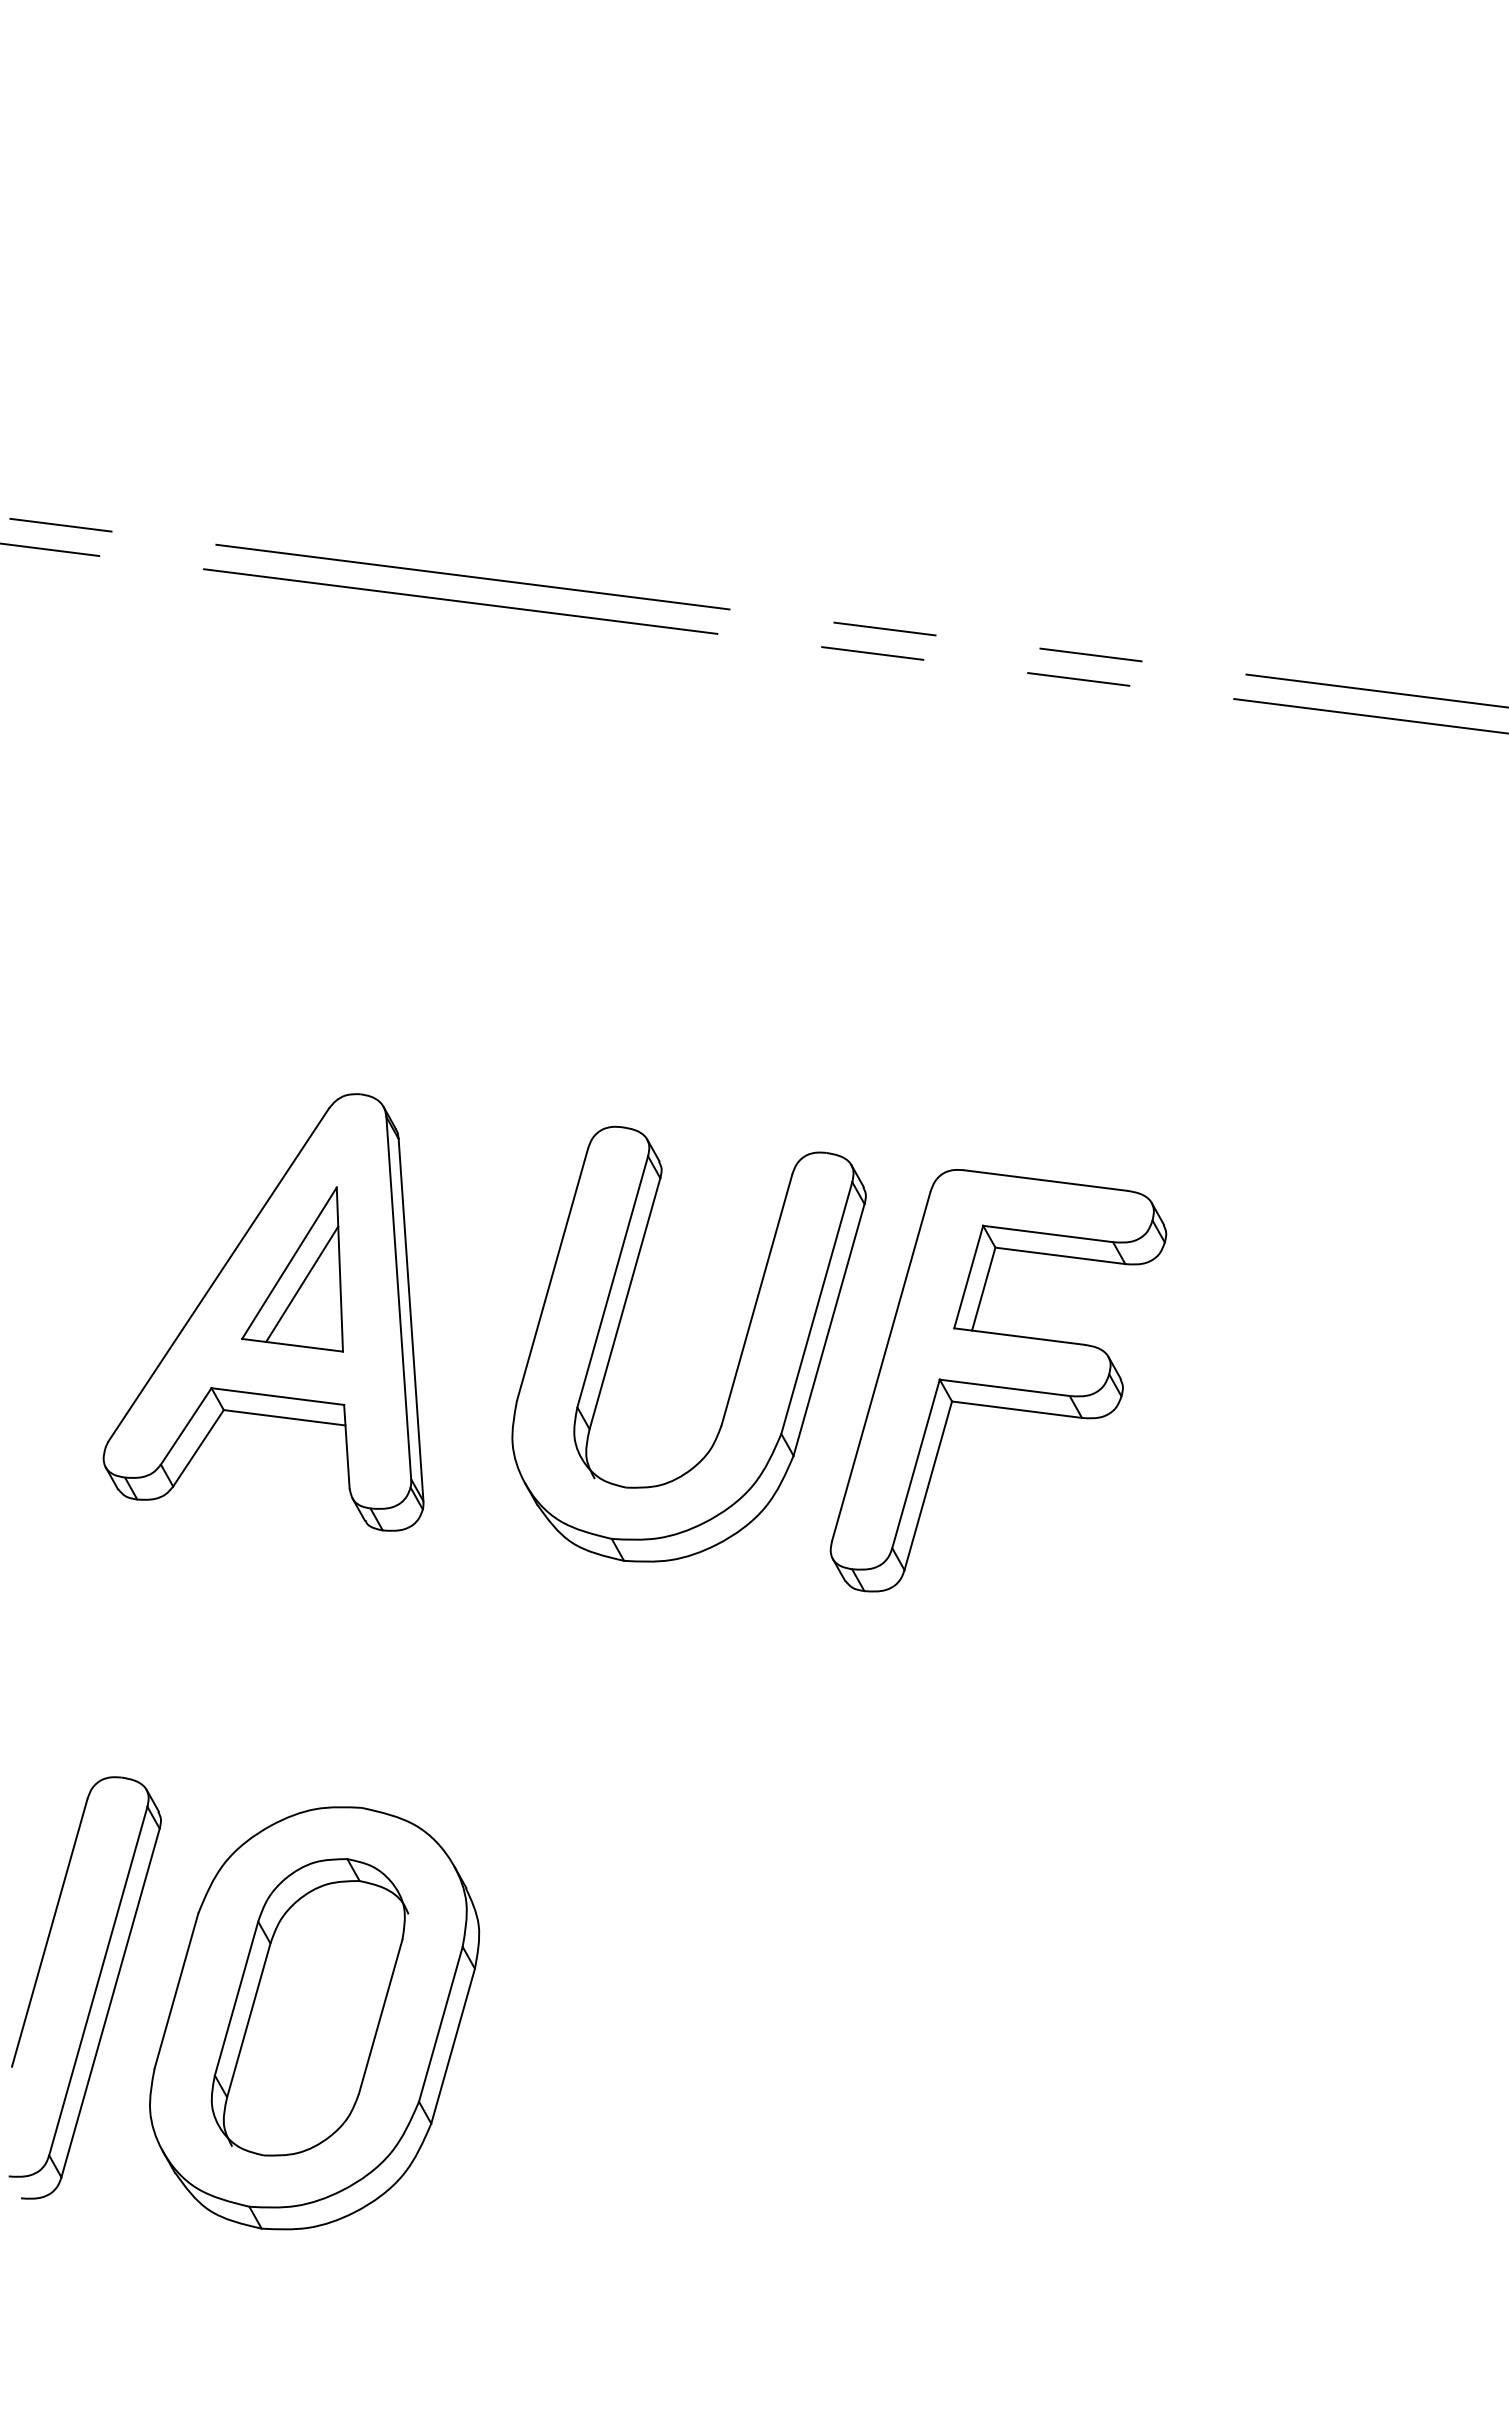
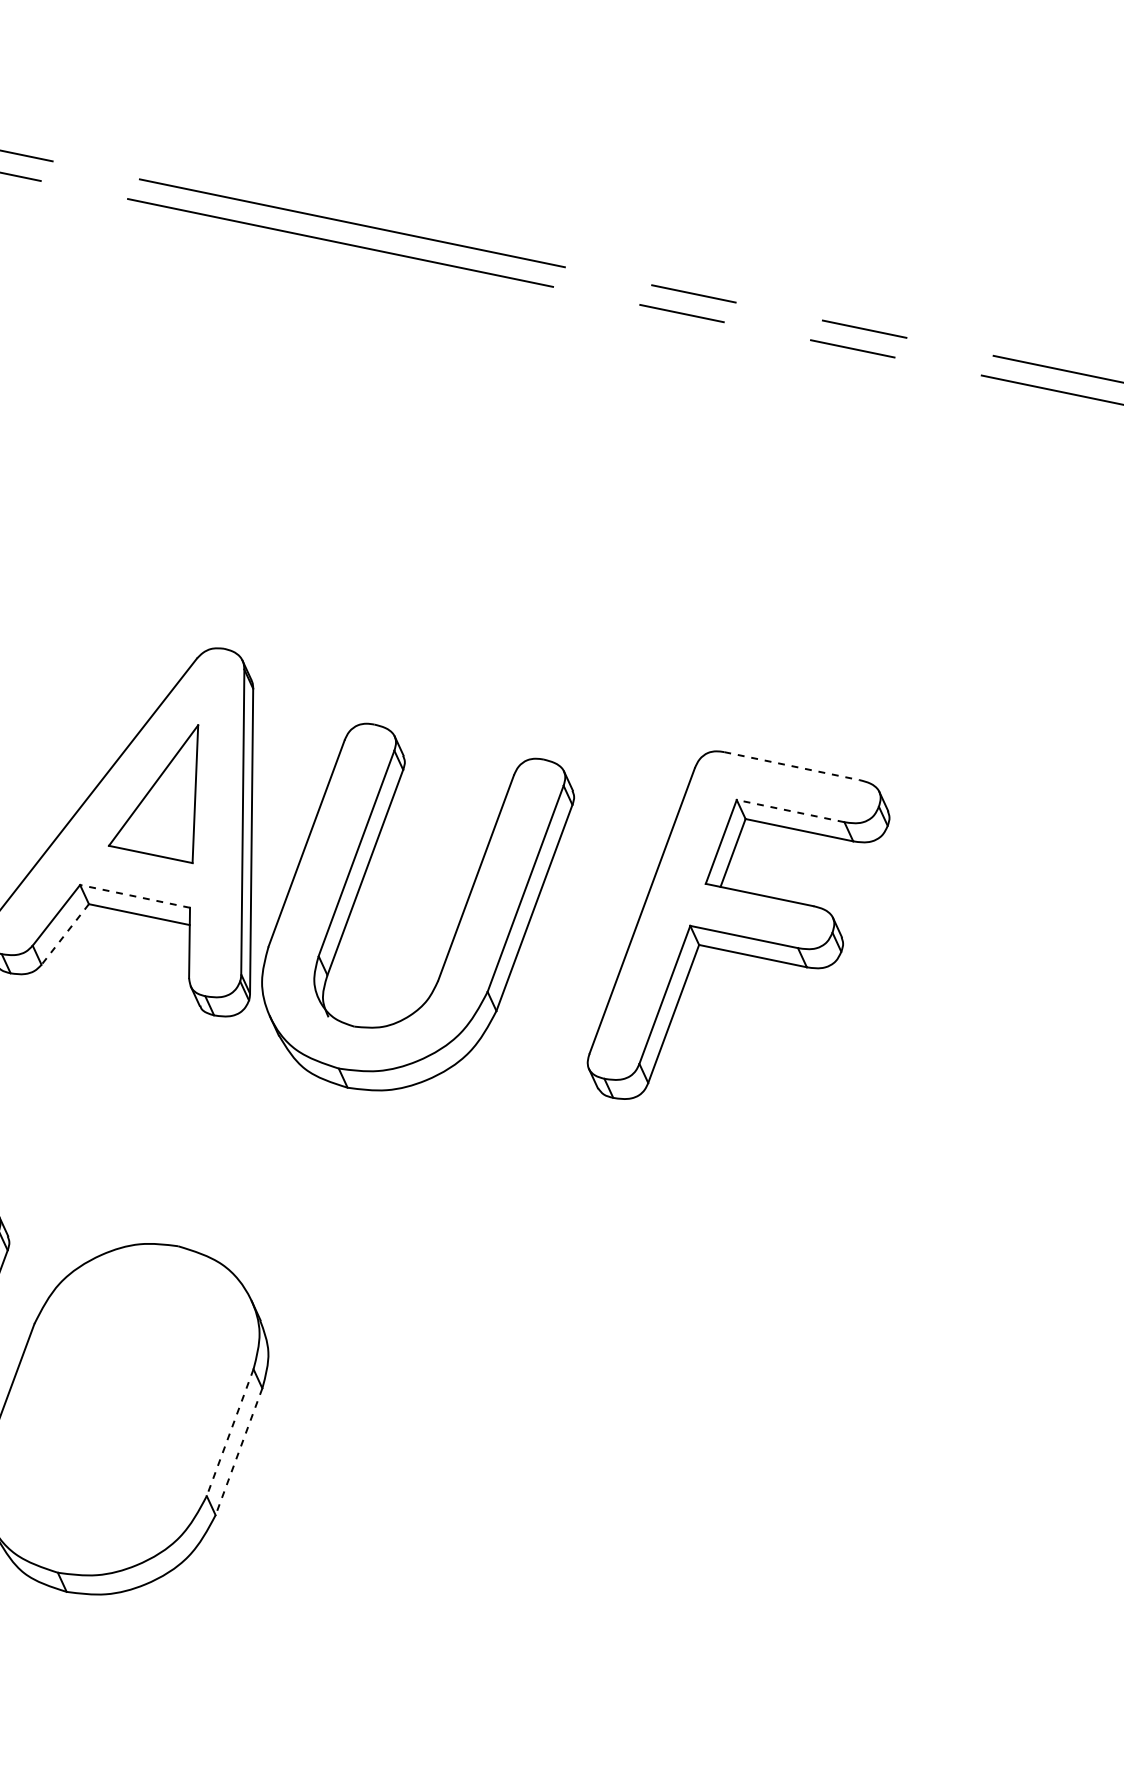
line: (1046, 1180) -> (792, 766), solid -> dashed
line: (1047, 1233) -> (790, 810), solid -> dashed
line: (302, 1283) -> (163, 803), removed
part: (739, 1357) -> (457, 925), moved
line: (277, 1396) -> (134, 896), solid -> dashed
line: (198, 1448) -> (65, 934), solid -> dashed
part: (309, 2007) -> (121, 1409), removed
line: (440, 2024) -> (229, 1432), solid -> dashed
line: (452, 2046) -> (238, 1451), solid -> dashed

